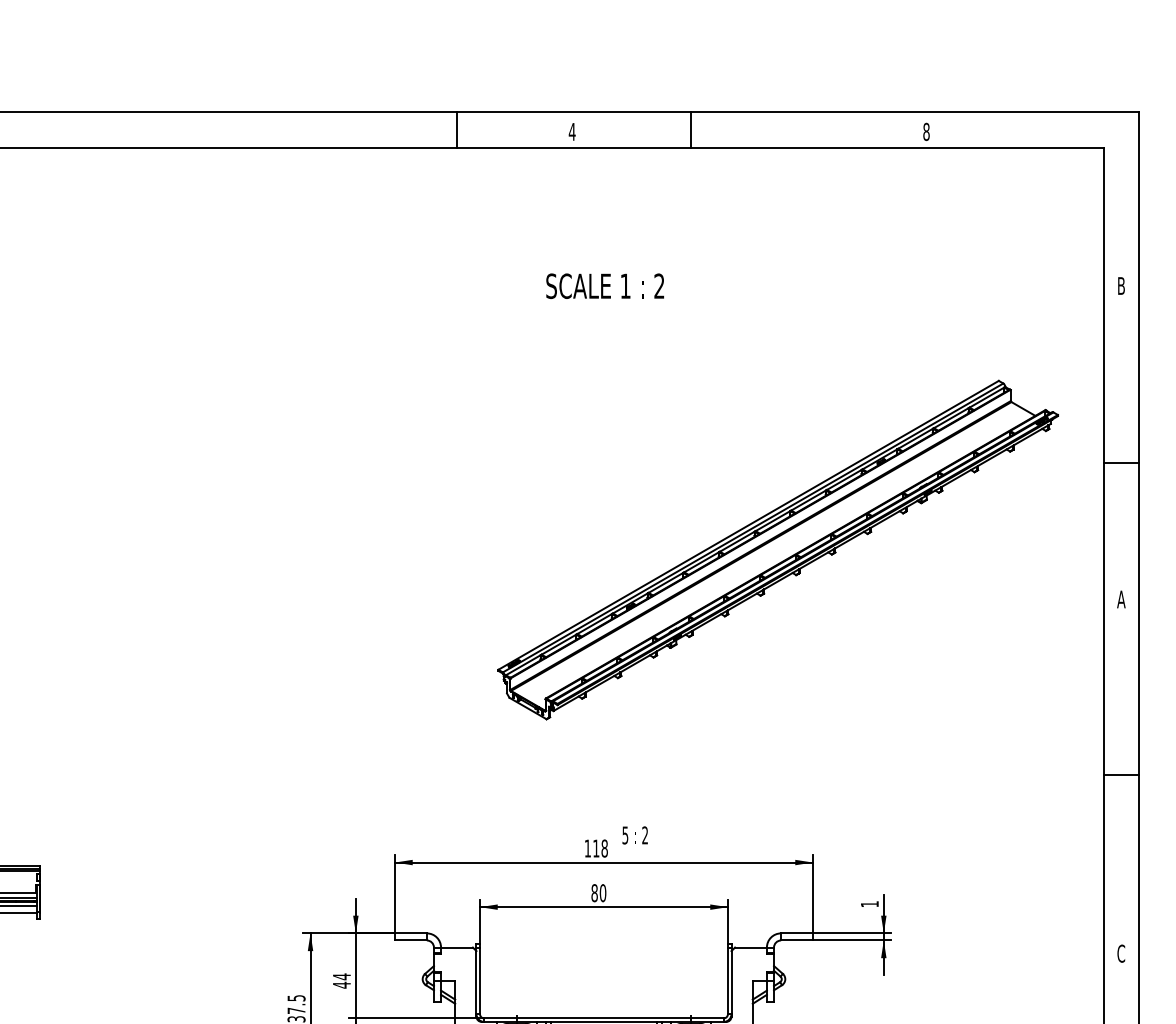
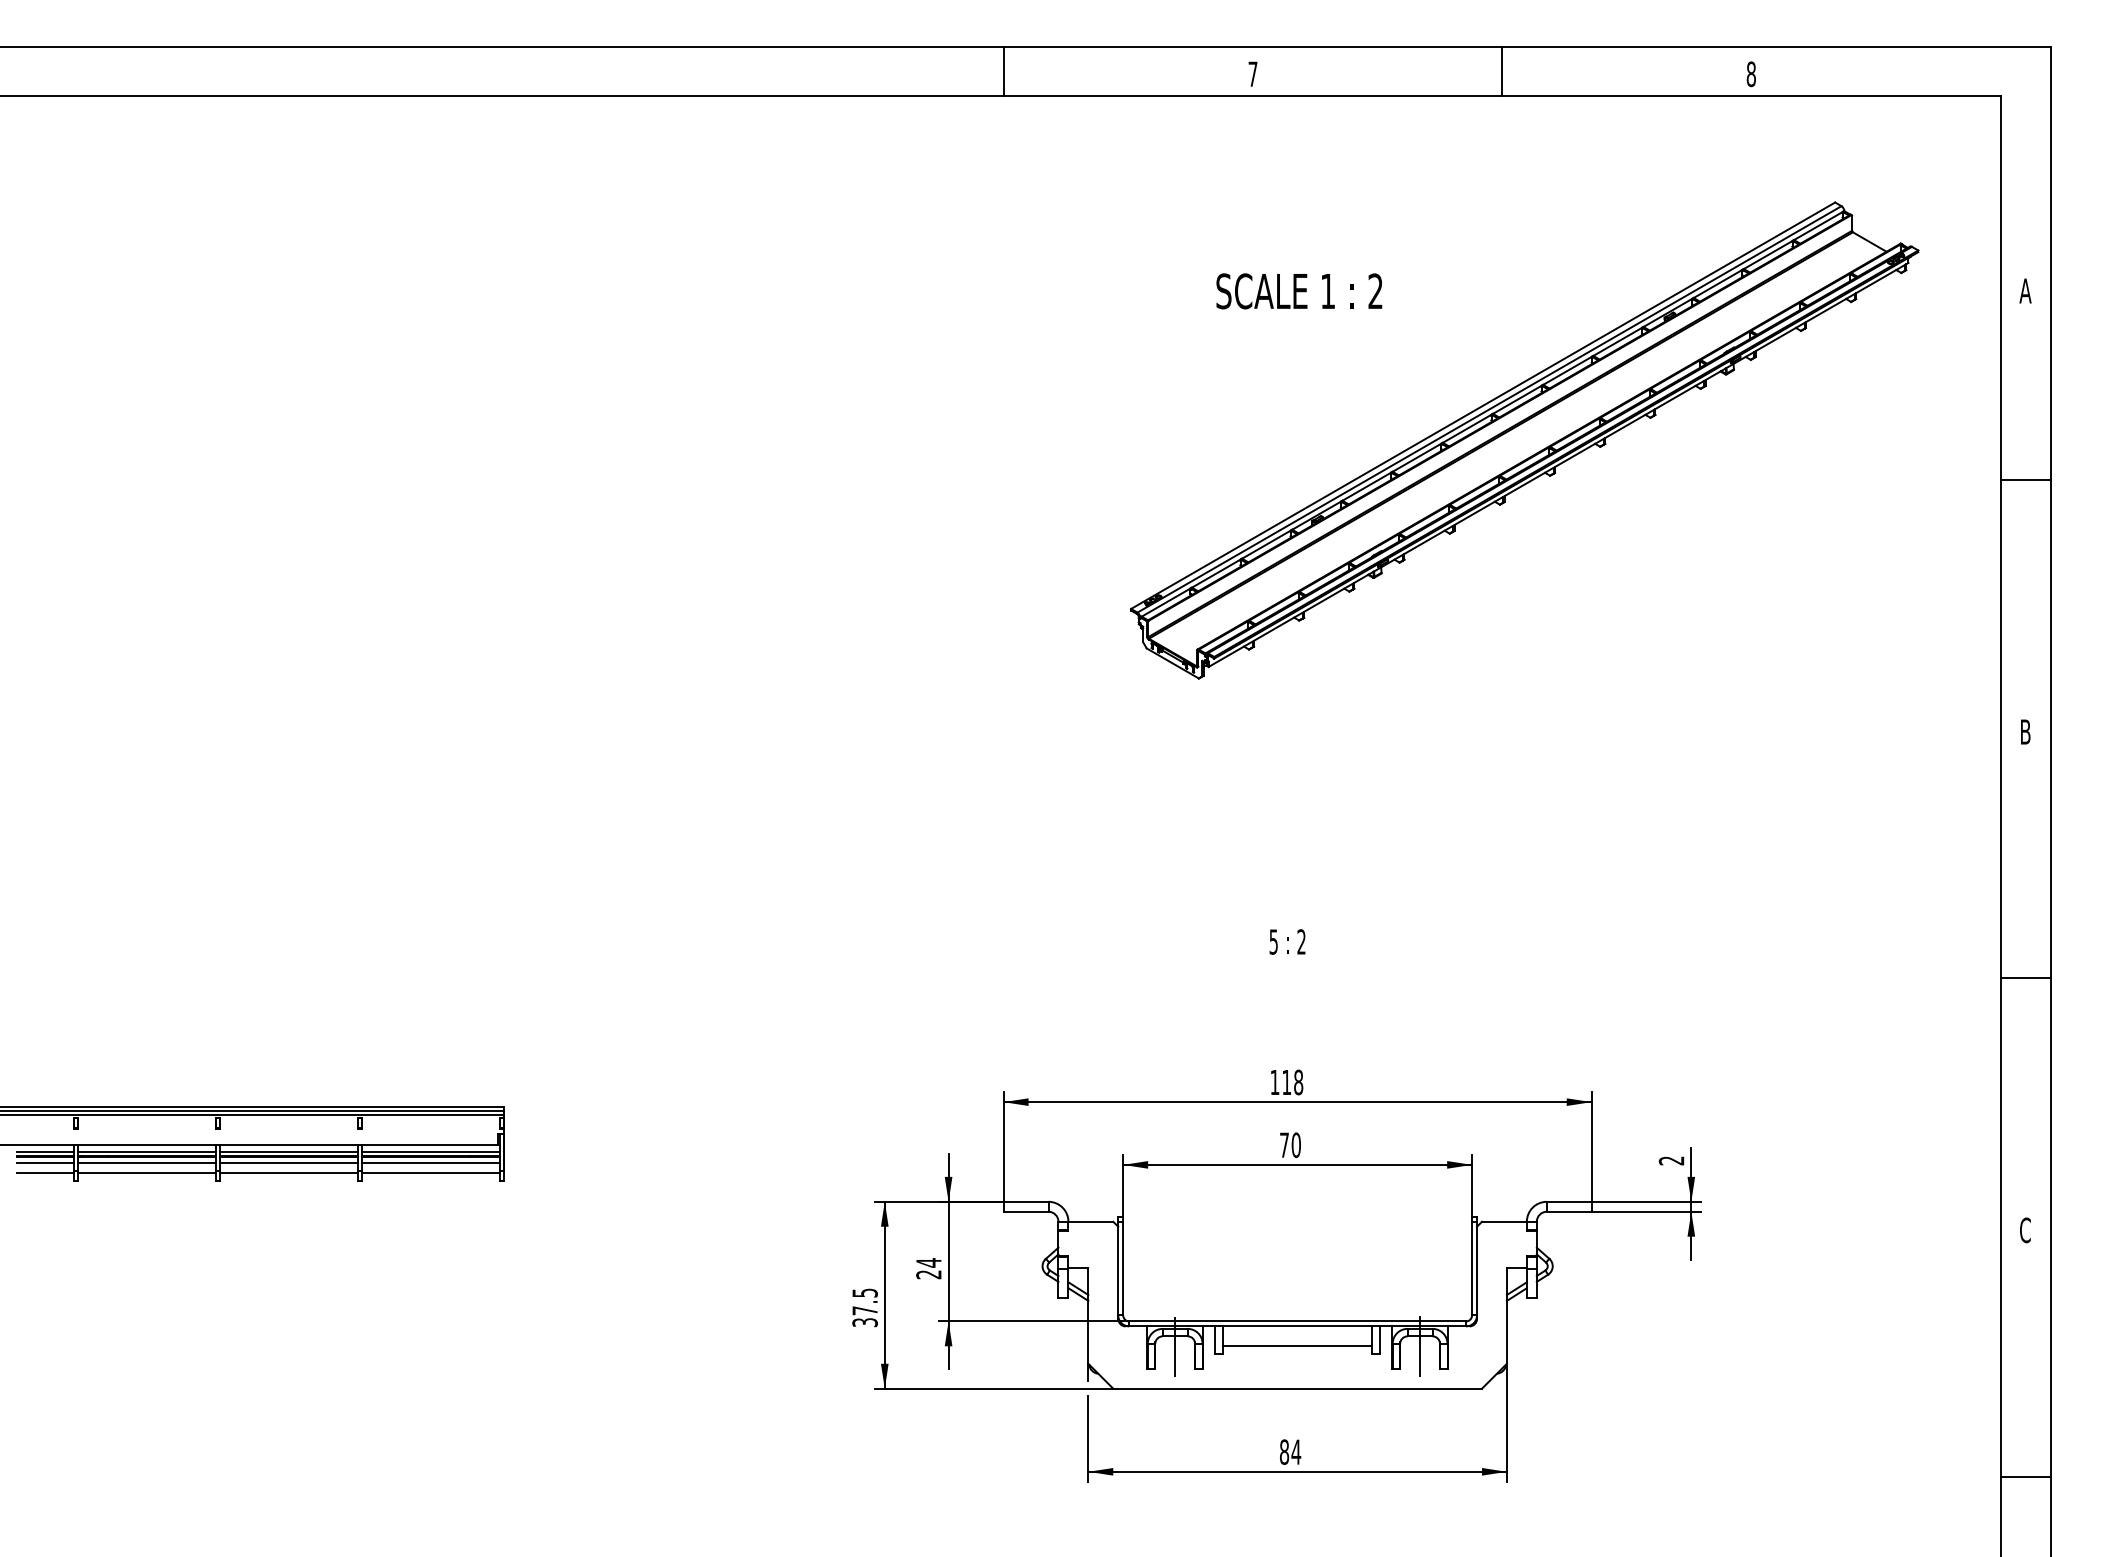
line: (457, 129) -> (1004, 71), moved
line: (690, 129) -> (1502, 71), moved
text: (571, 131) -> (1252, 73), 4 -> 7
text: (1121, 285) -> (2025, 290), B -> A
line: (1121, 463) -> (2025, 480), moved
part: (778, 550) -> (1524, 440), moved
text: (1121, 599) -> (2025, 731), A -> B
text: (635, 835) -> (1287, 941), moved
text: (594, 893) -> (1284, 1145), 80 -> 70
text: (869, 904) -> (1670, 1160), 1 -> 2
text: (341, 985) -> (928, 1274), 44 -> 24

